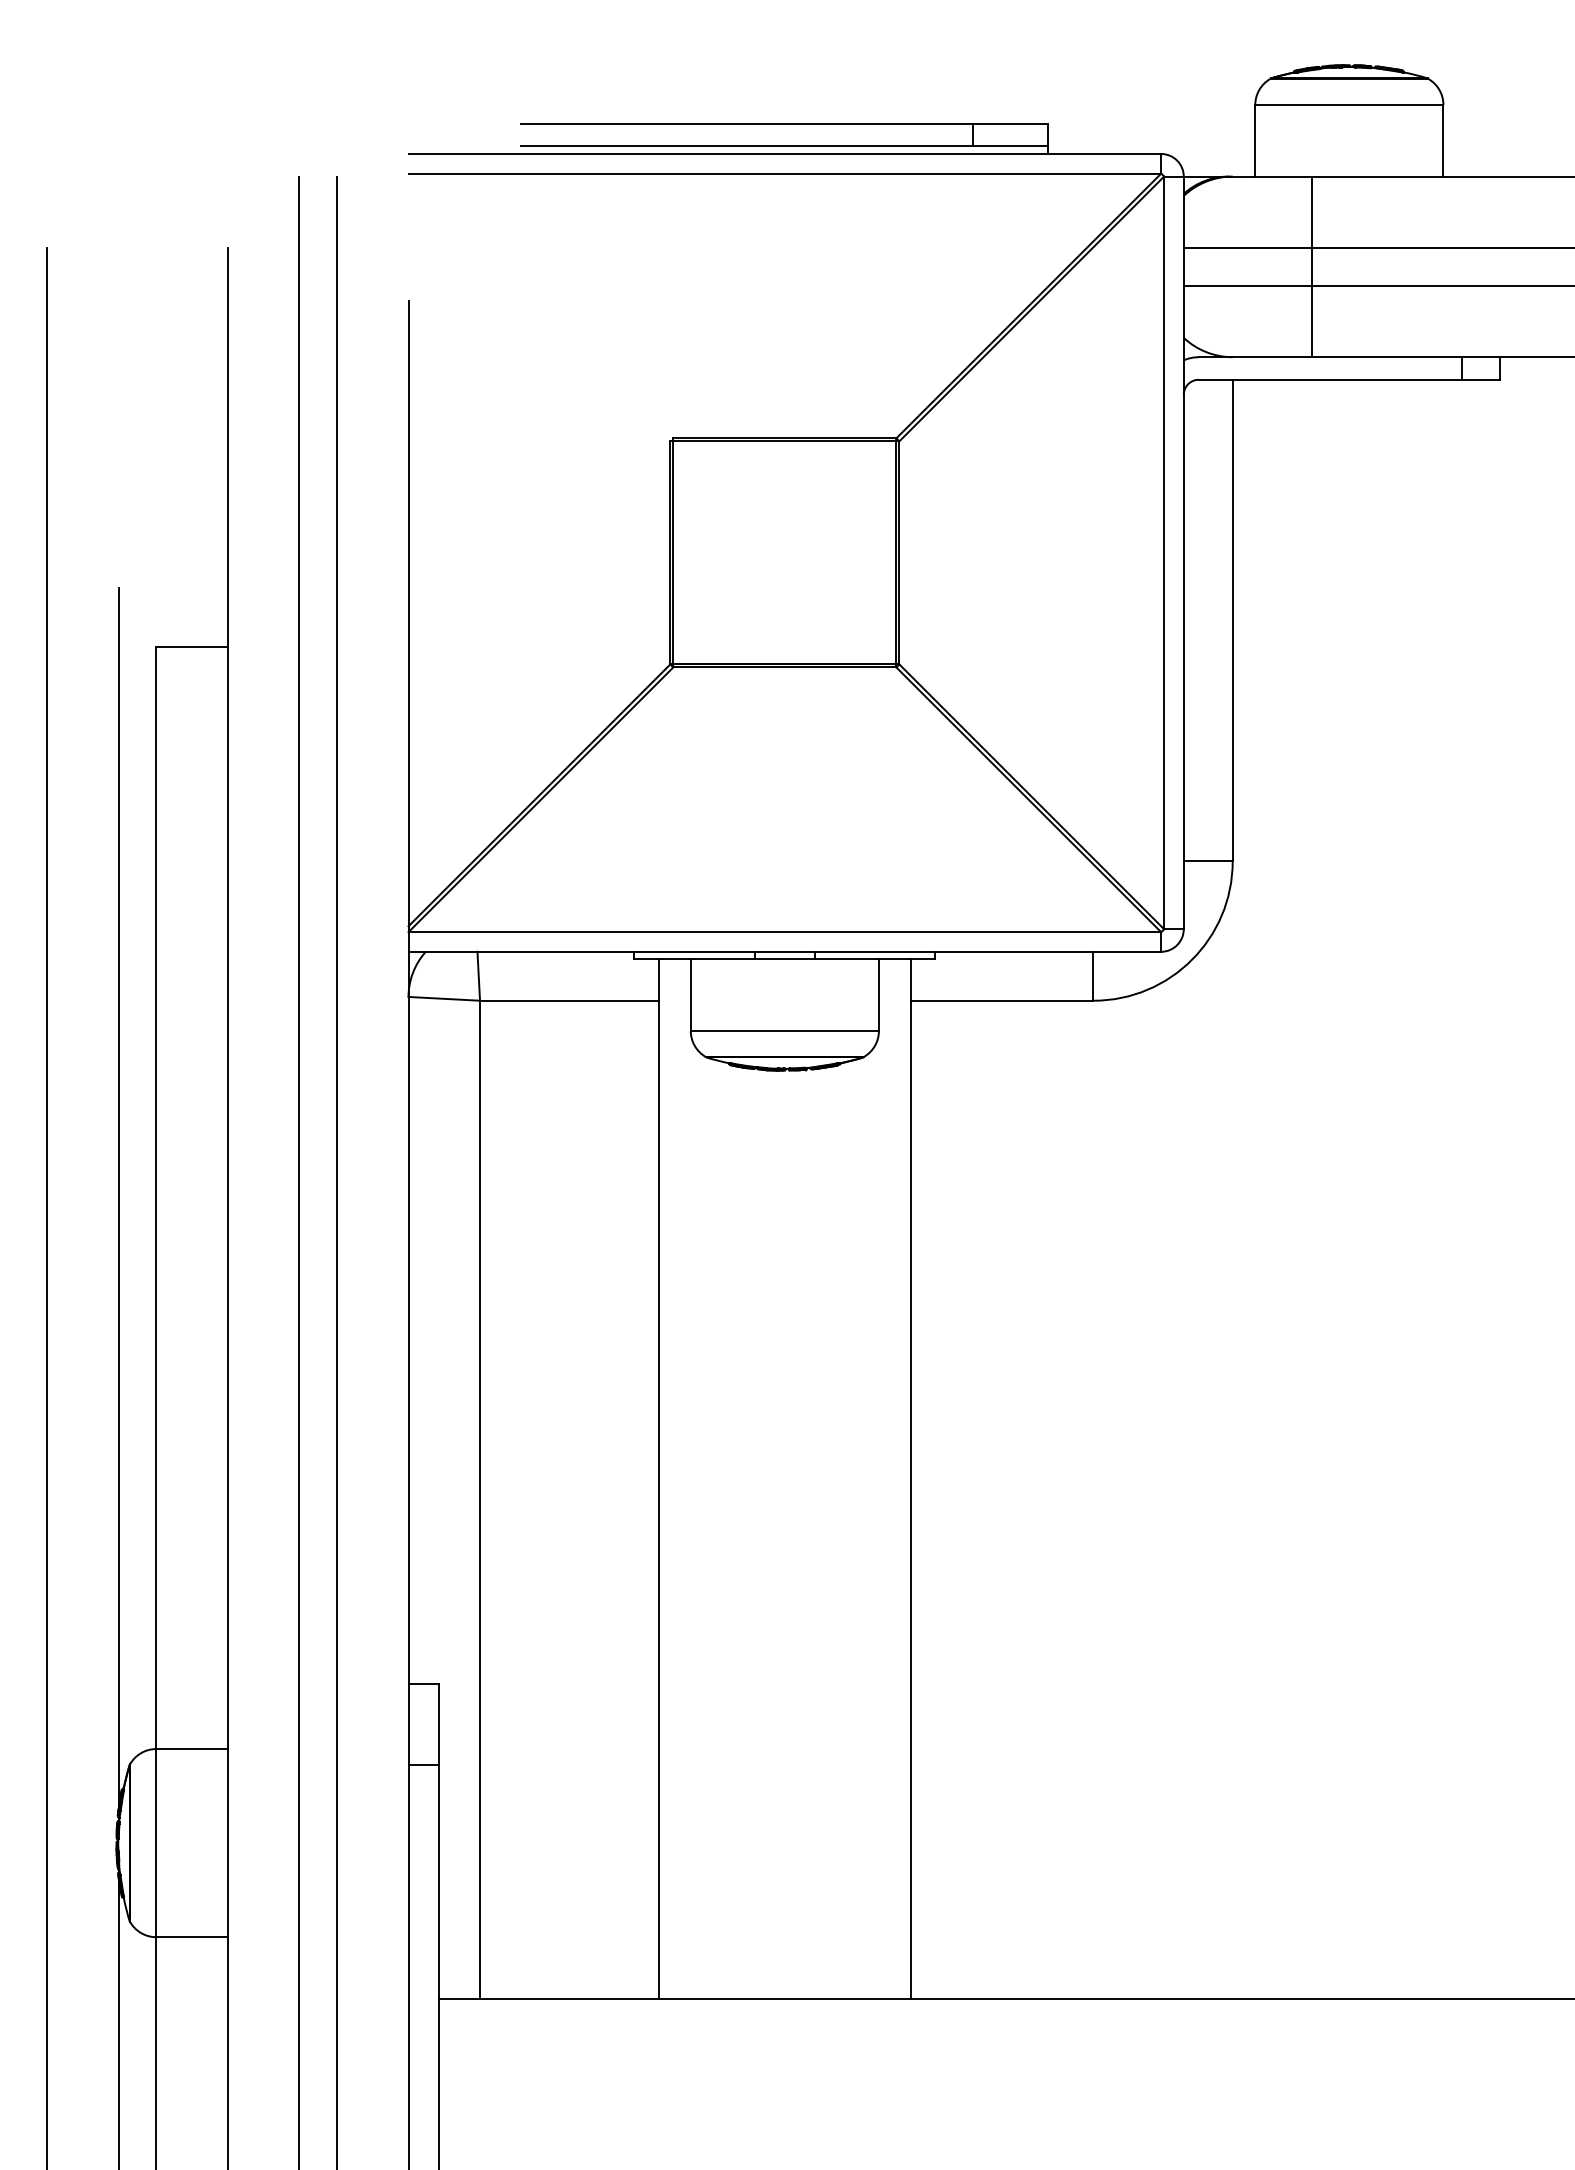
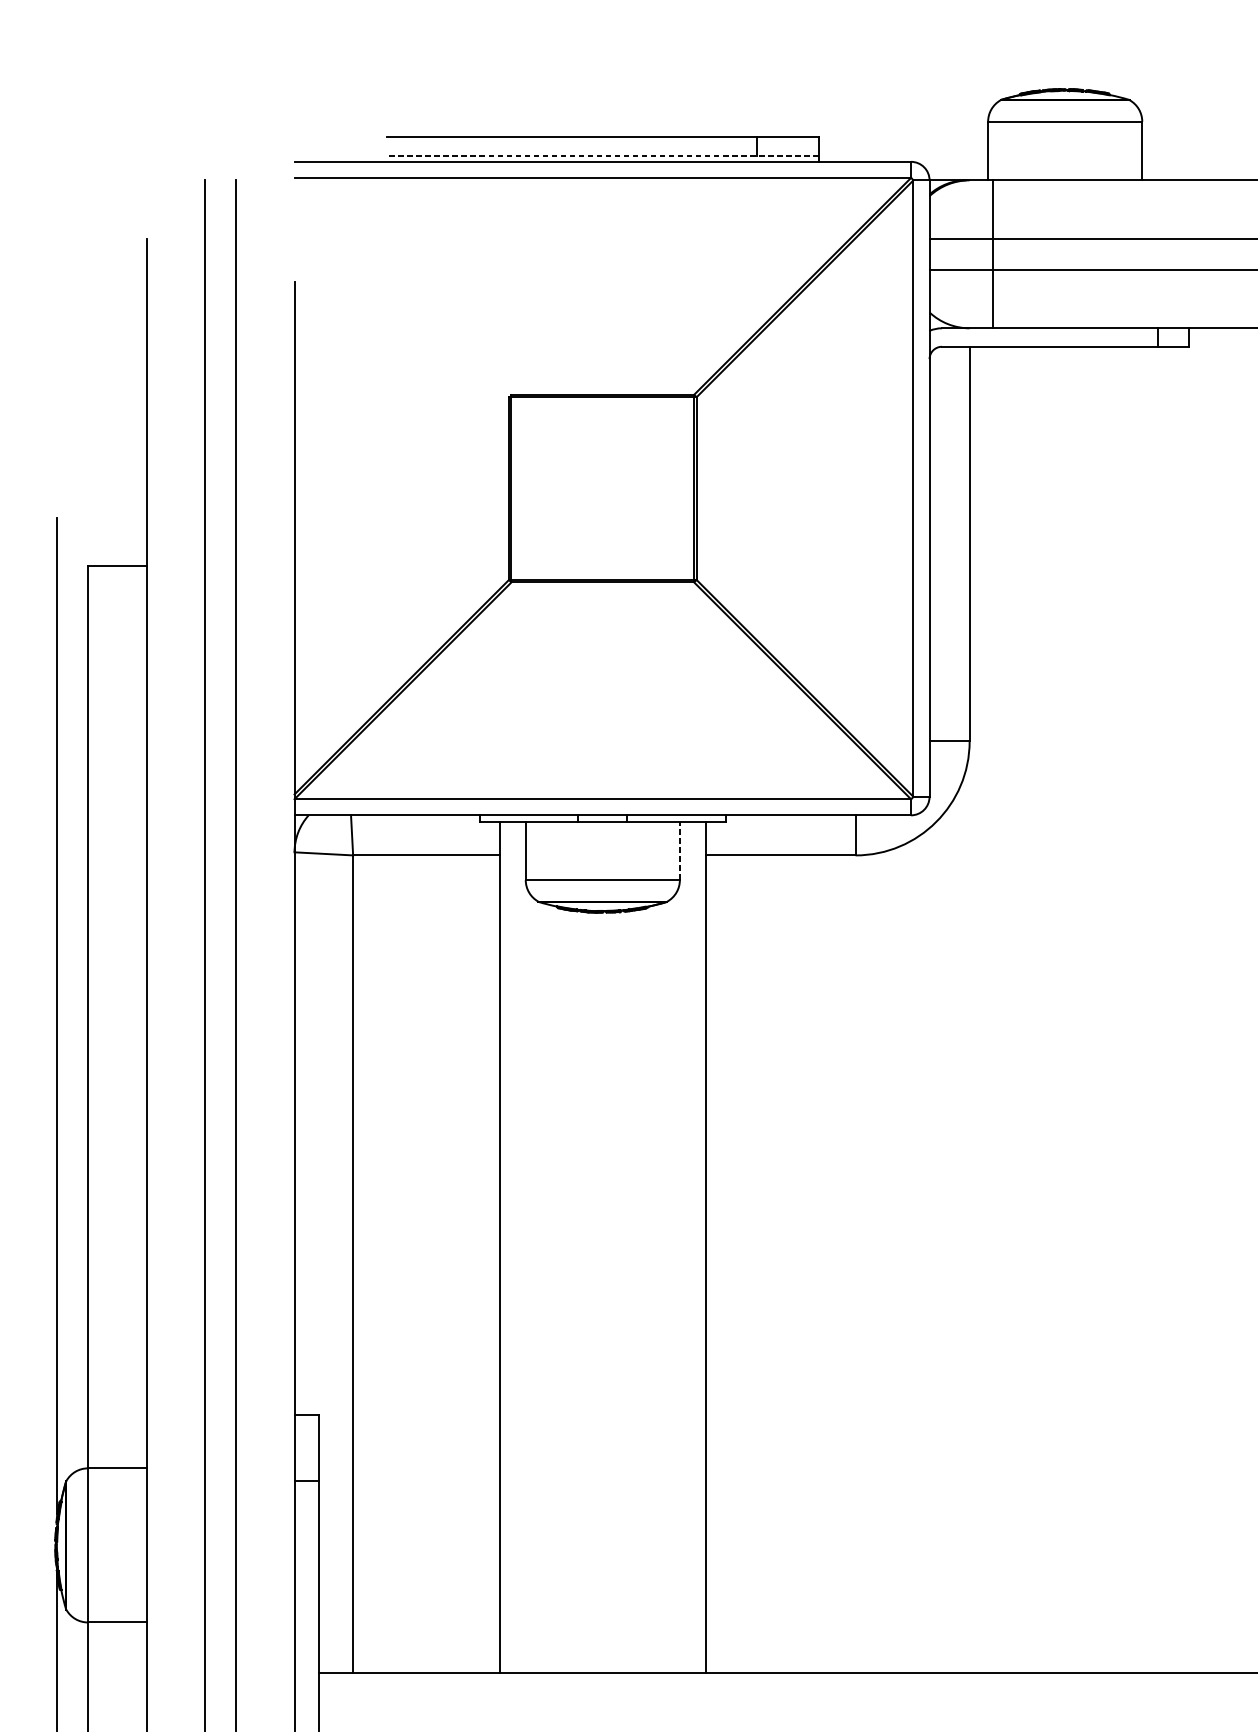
line: (784, 146) -> (602, 155), solid -> dashed
line: (1311, 266) -> (993, 254), moved
line: (878, 995) -> (679, 851), solid -> dashed

